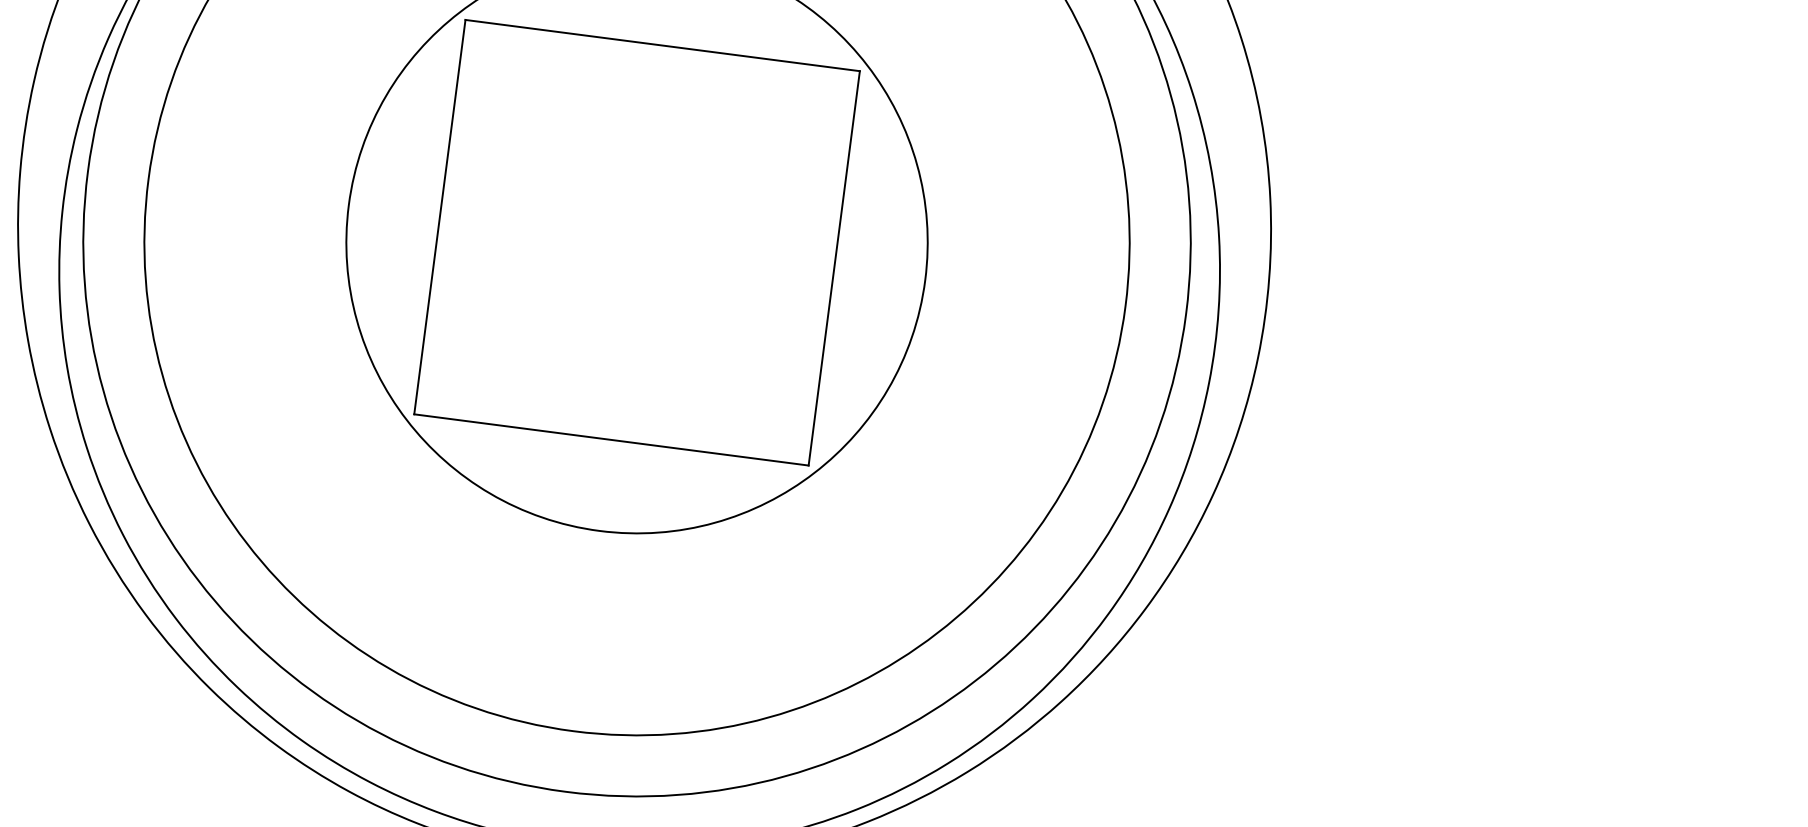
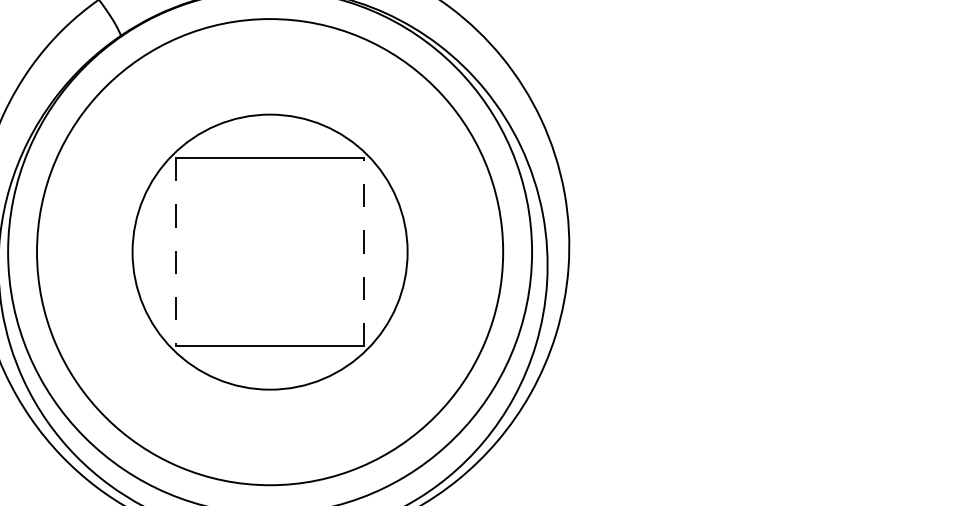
line: (440, 217) -> (176, 252), solid -> dashed
line: (835, 267) -> (364, 251), solid -> dashed

